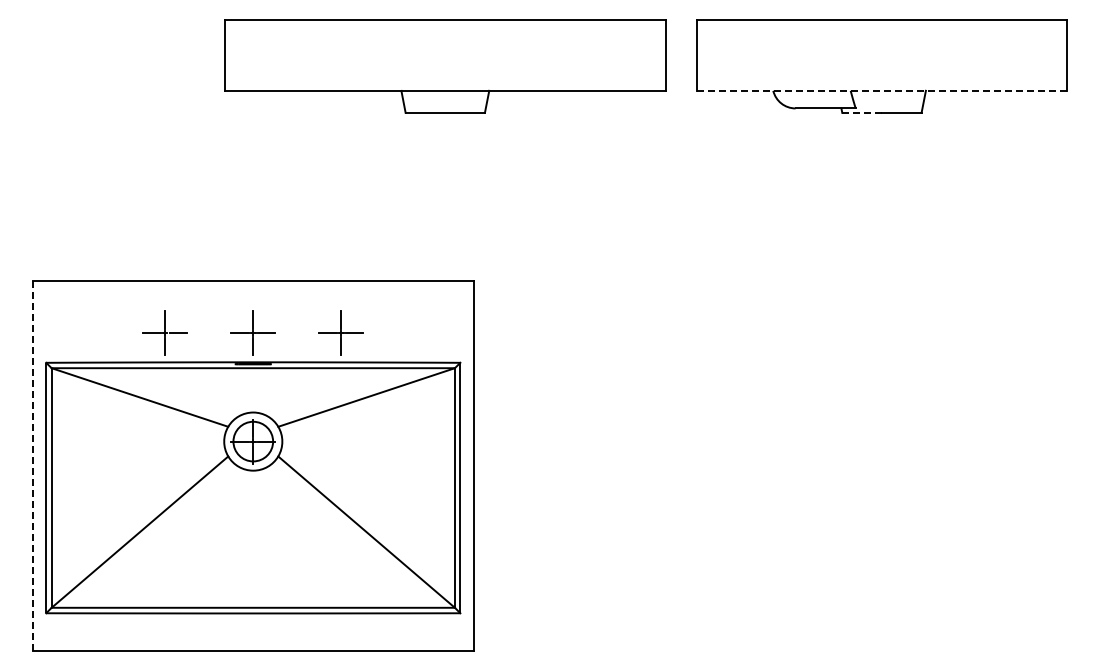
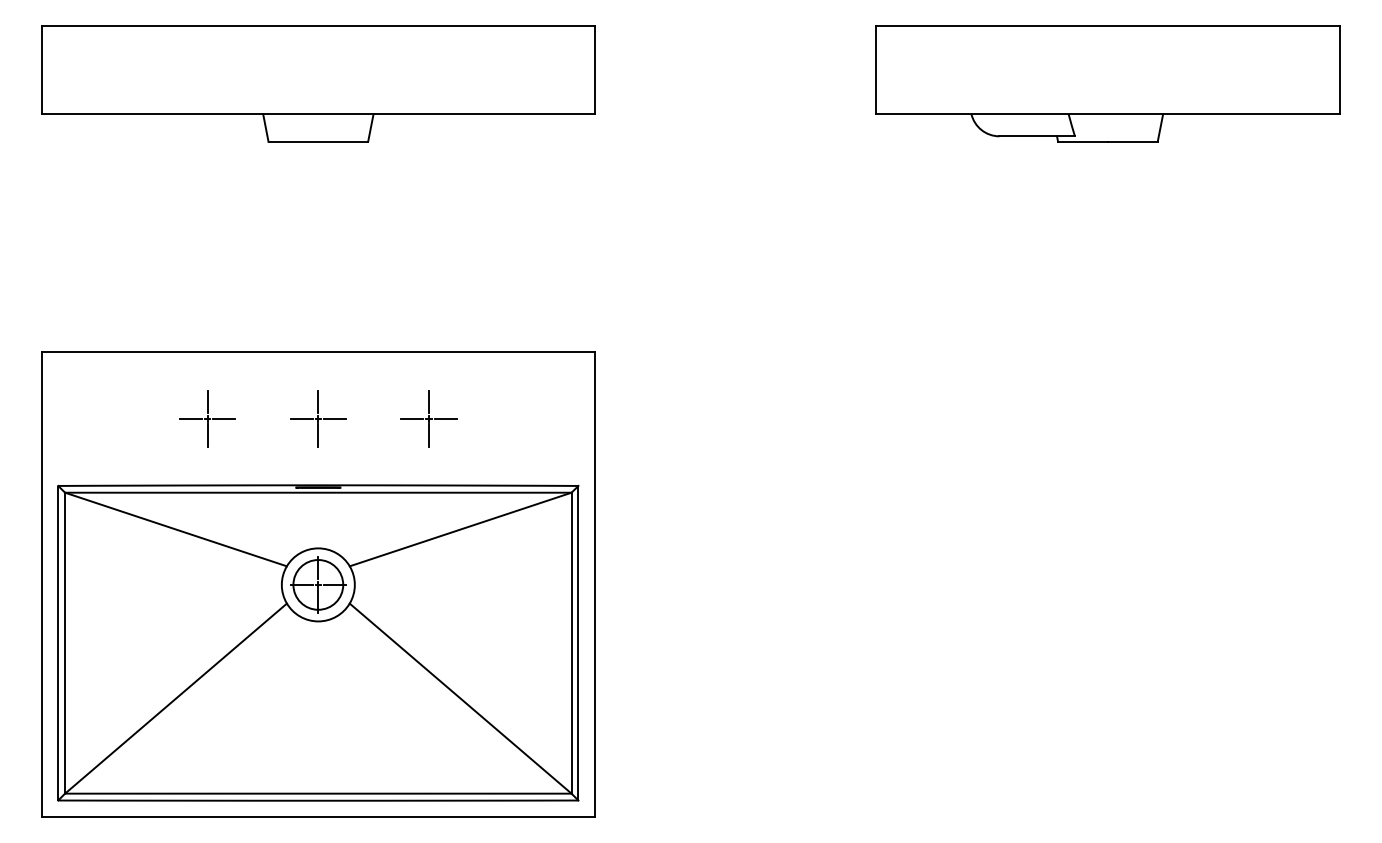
part: (445, 66) -> (318, 83), moved
line: (882, 90) -> (1108, 113), dashed -> solid
line: (862, 112) -> (1083, 141), dashed -> solid
line: (32, 466) -> (41, 586), dashed -> solid
part: (253, 487) -> (318, 642), moved

